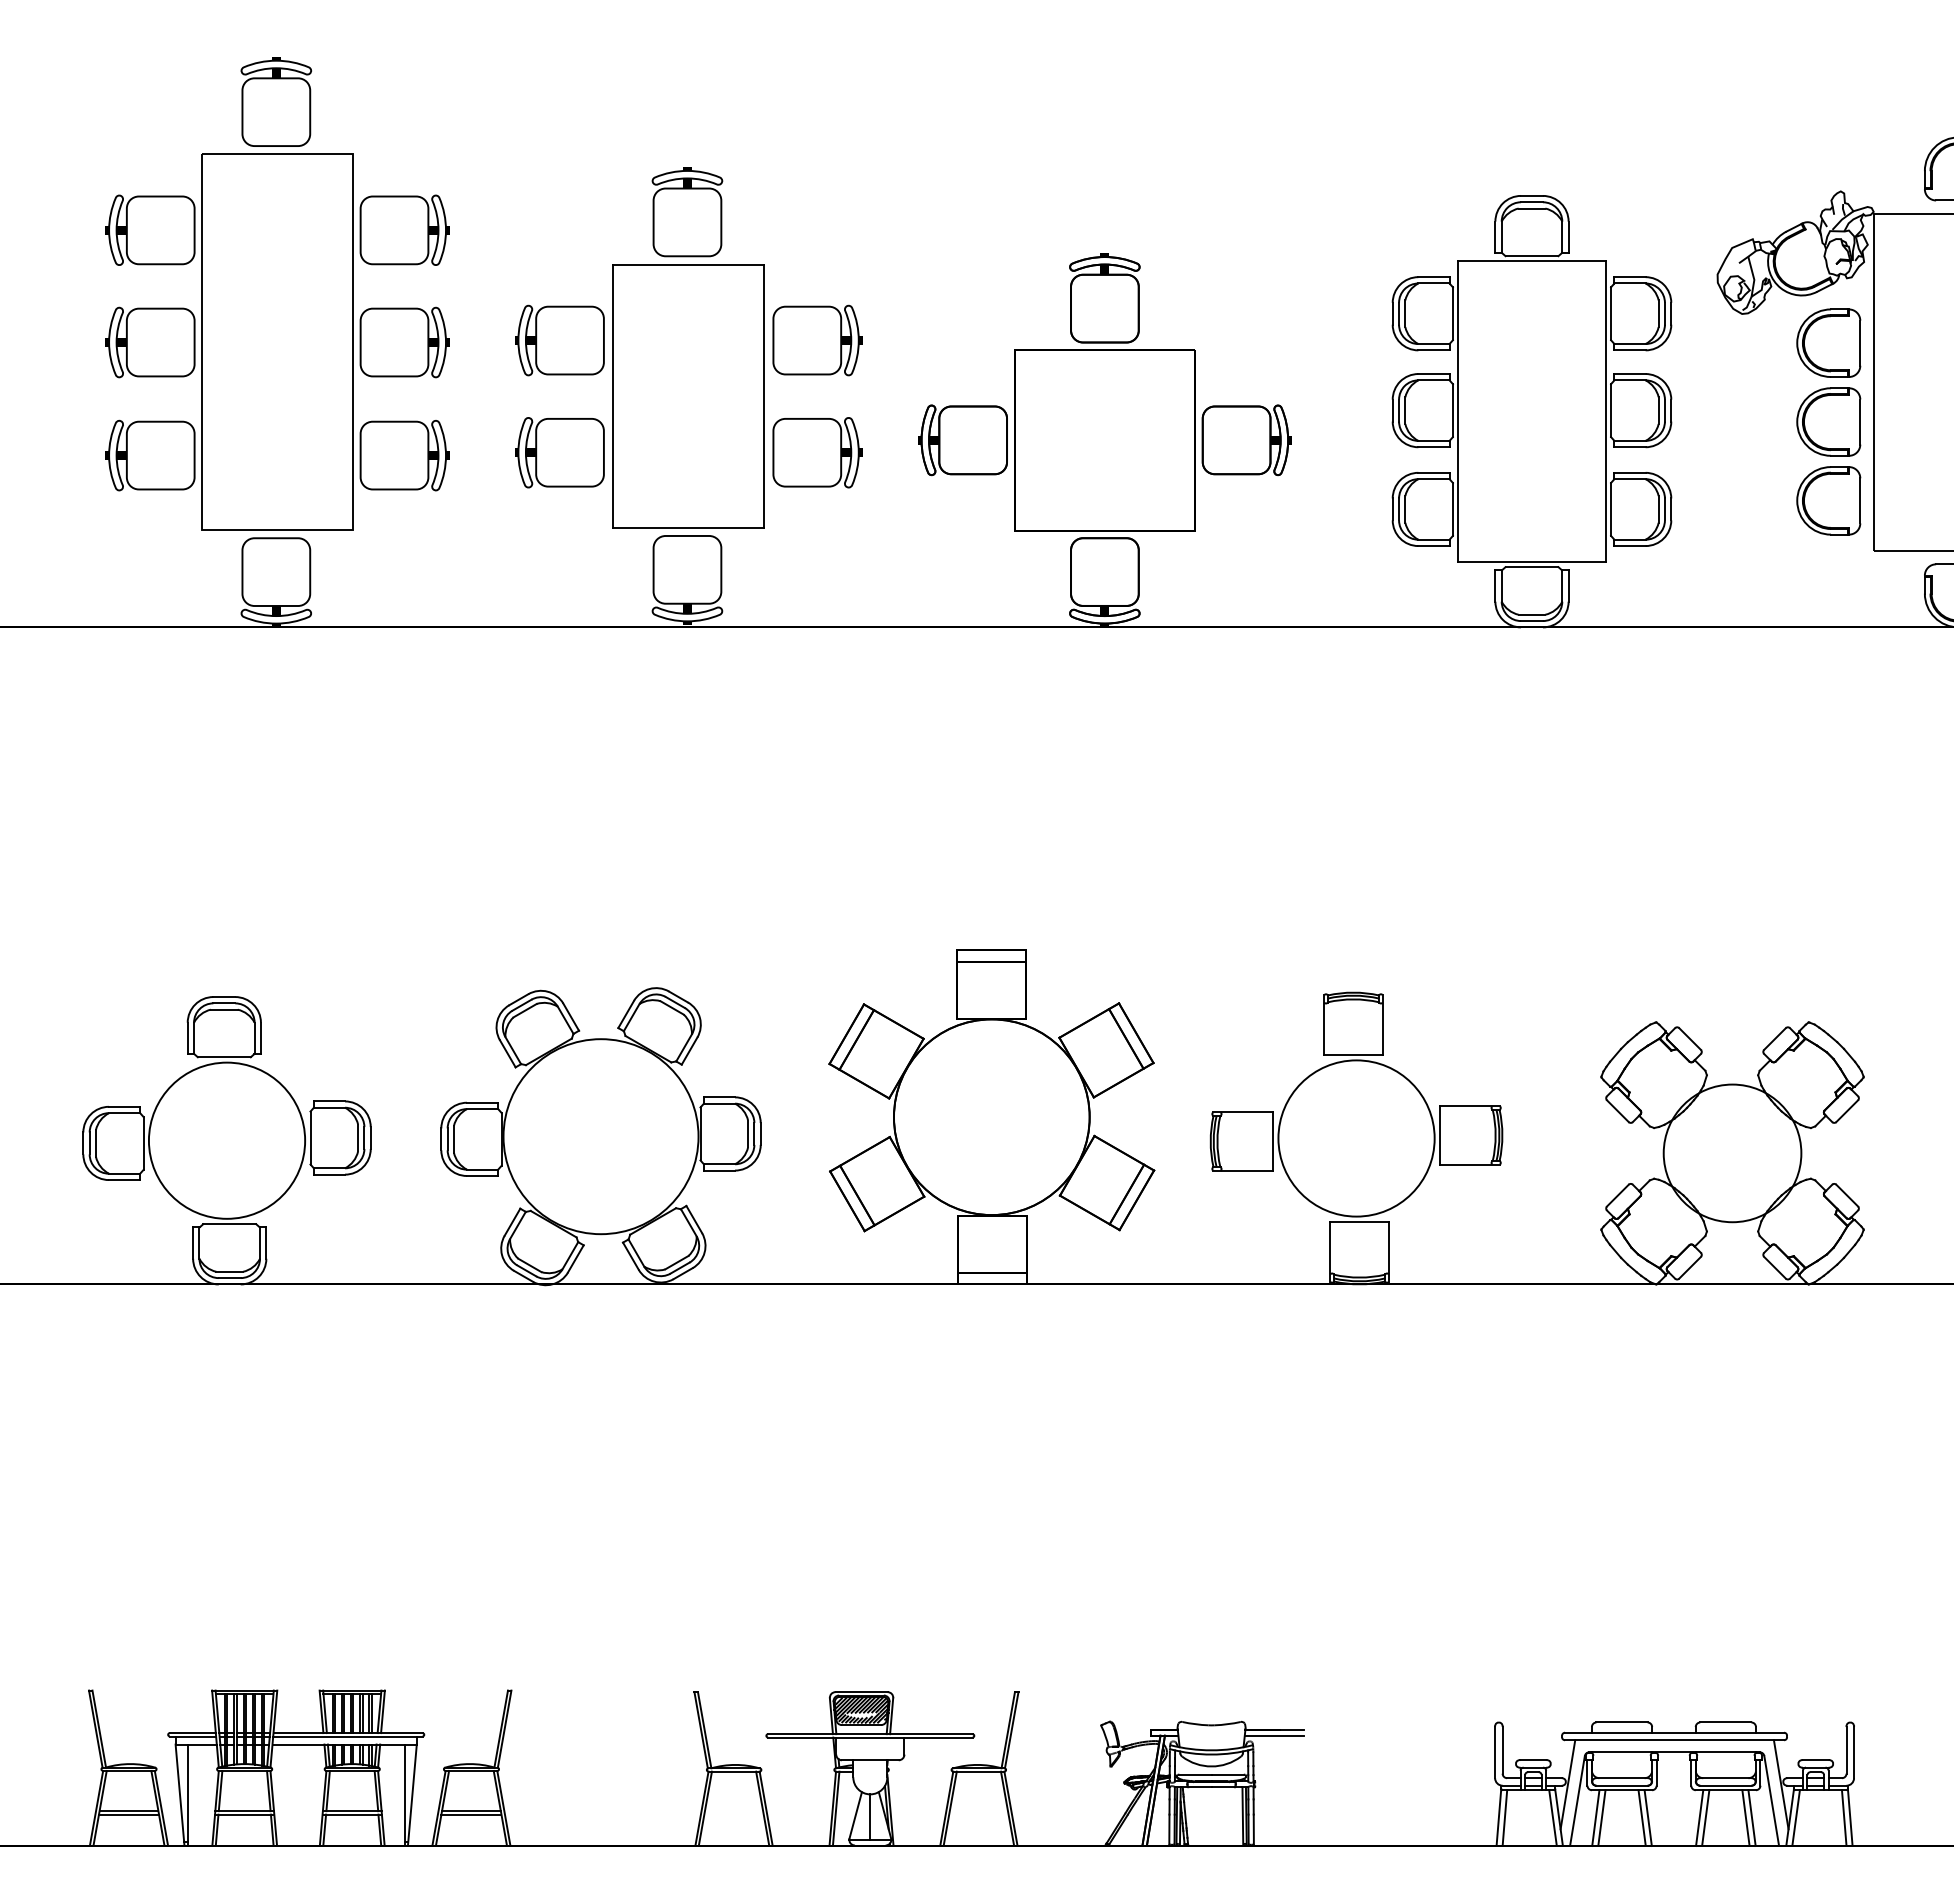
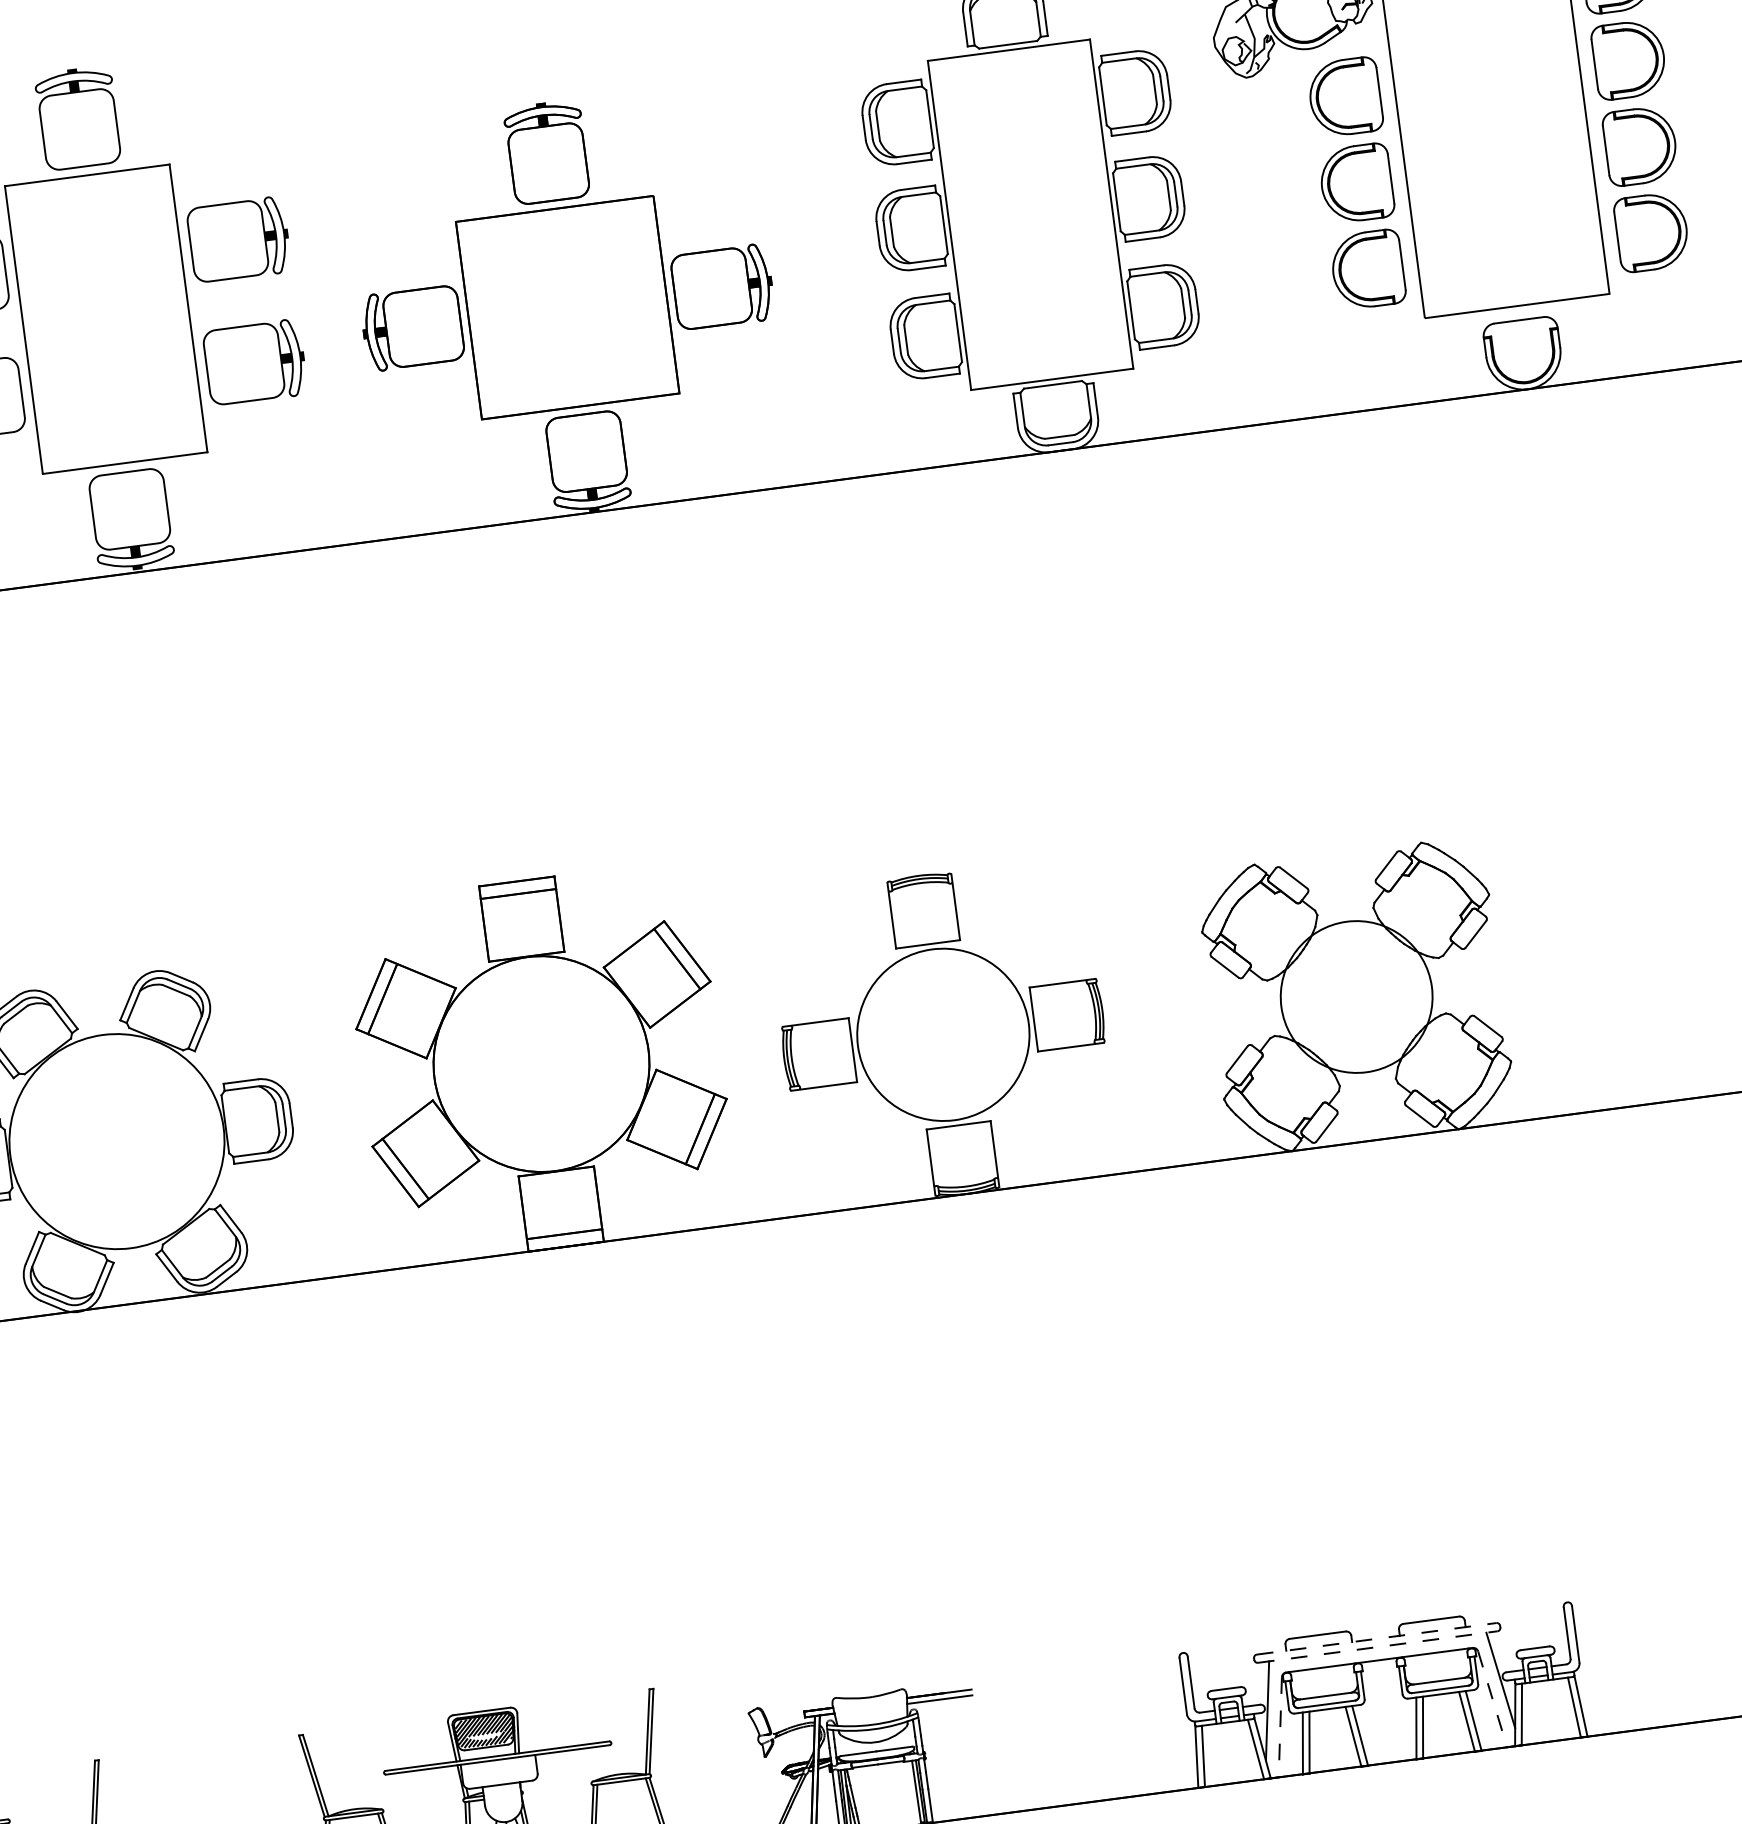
line: (1674, 1732) -> (1376, 1638), solid -> dashed
line: (1674, 1740) -> (1377, 1647), solid -> dashed
line: (1577, 1801) -> (1280, 1728), solid -> dashed
line: (1771, 1801) -> (1492, 1700), solid -> dashed

